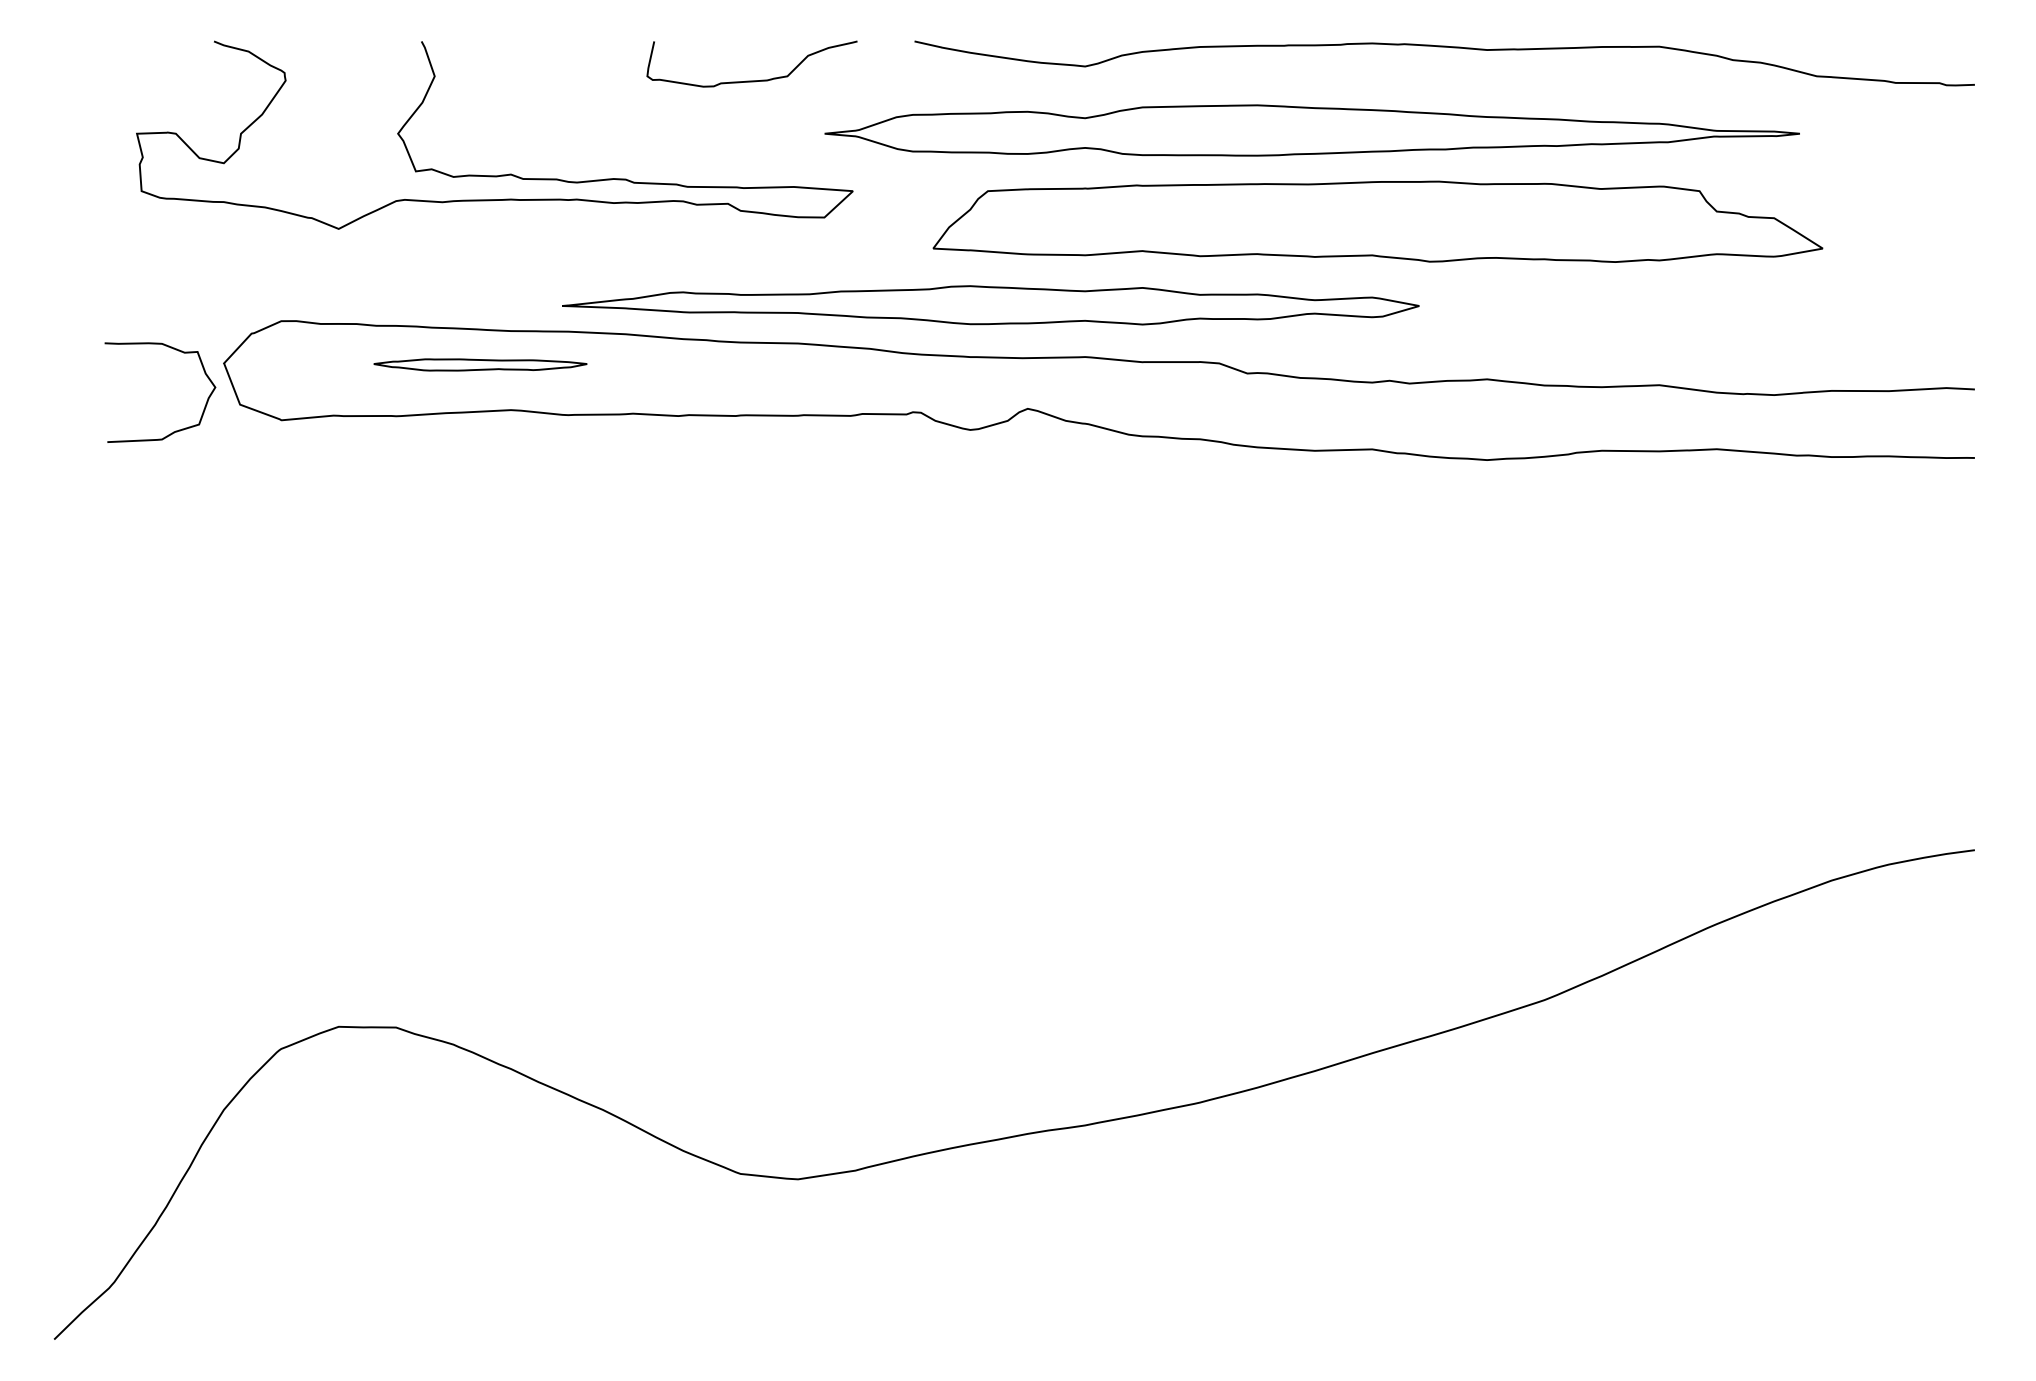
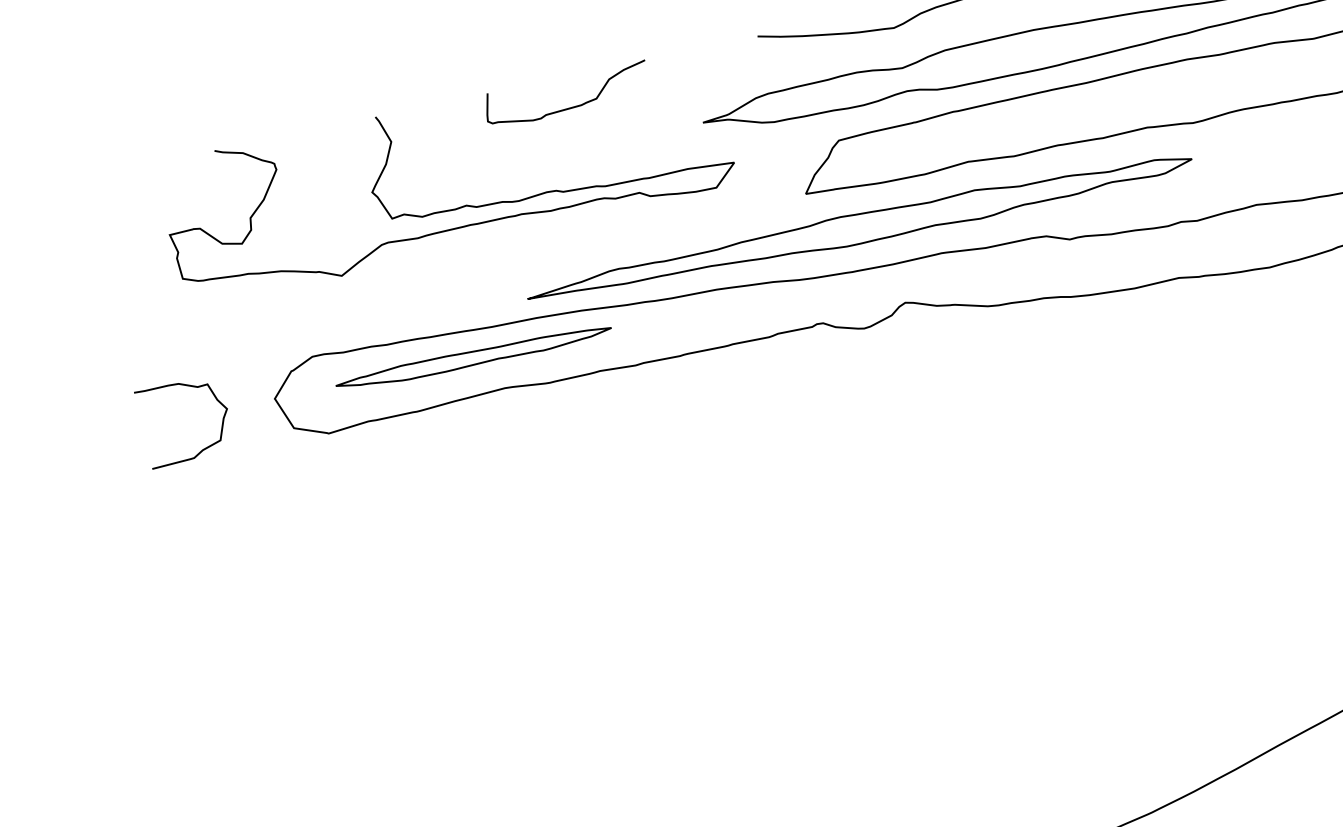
curve: (751, 80) -> (569, 107), moved
part: (480, 364) -> (473, 357), size x1.67
curve: (175, 430) -> (203, 448), moved

